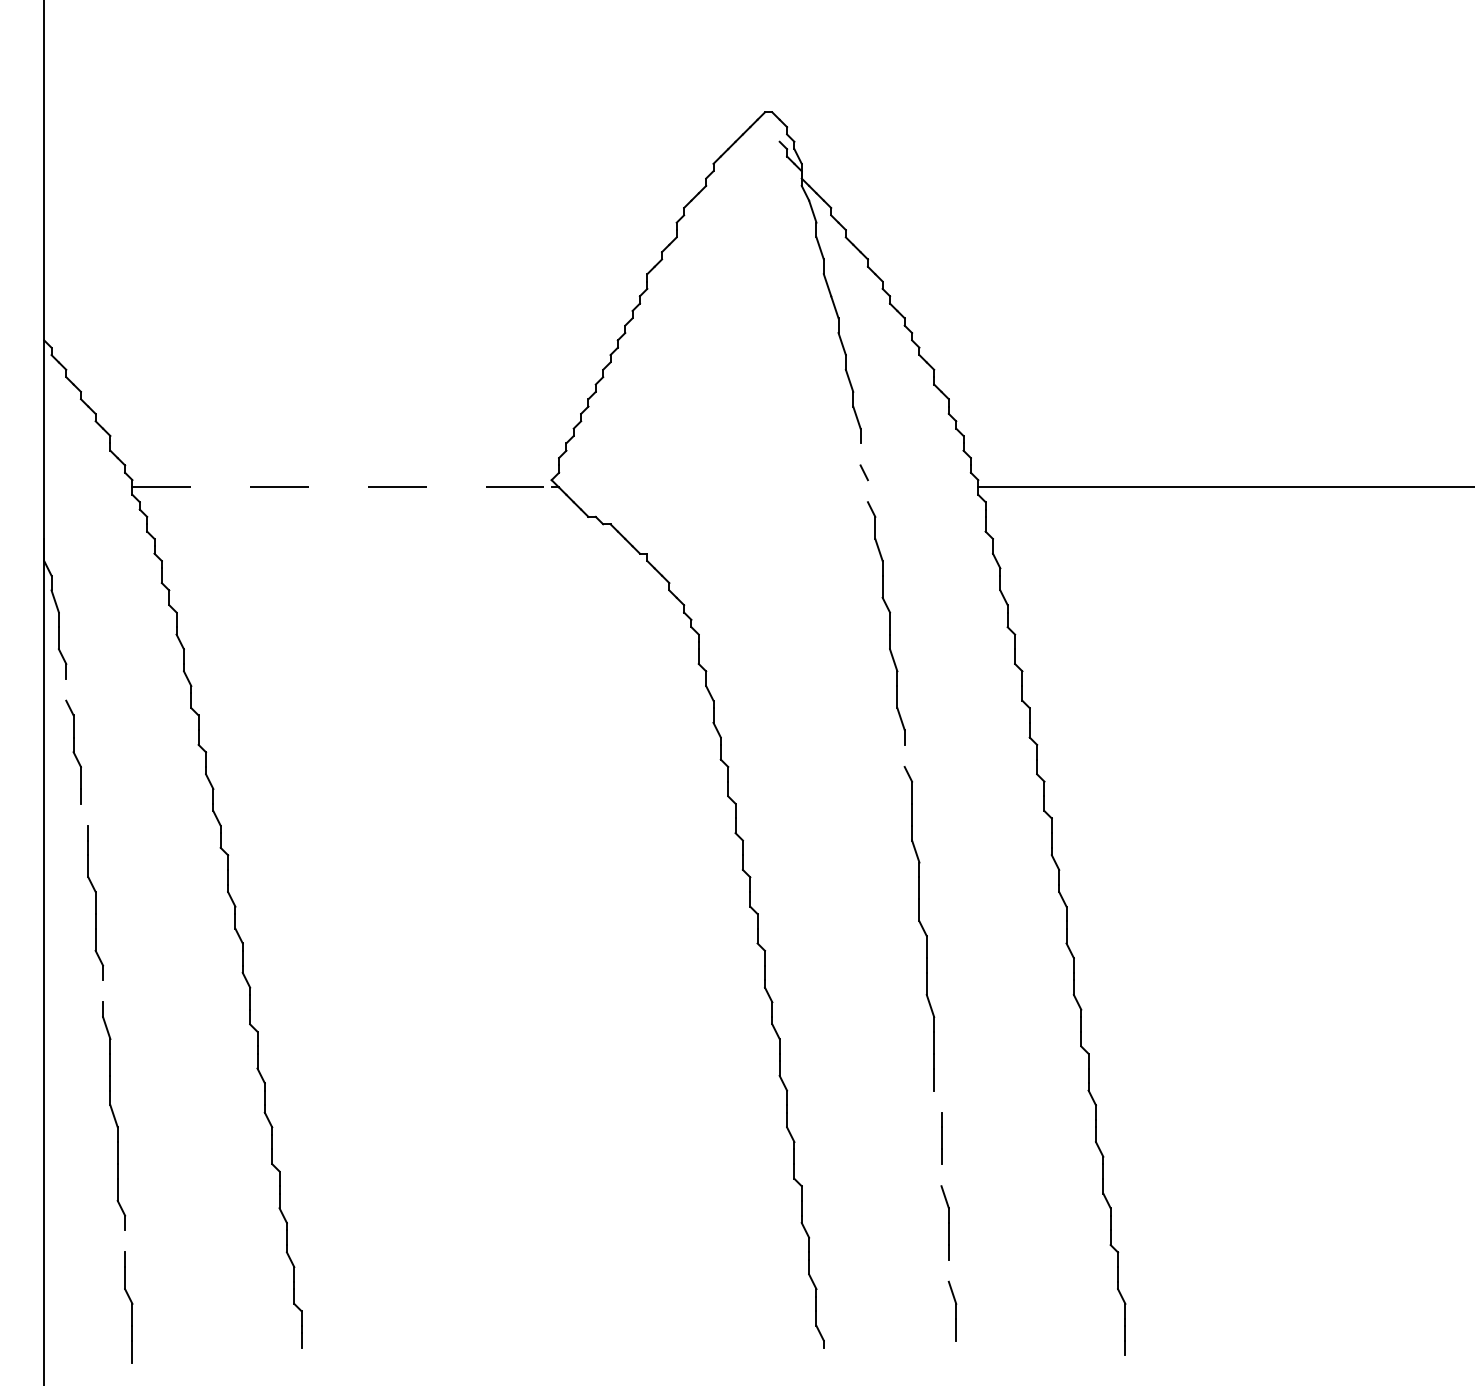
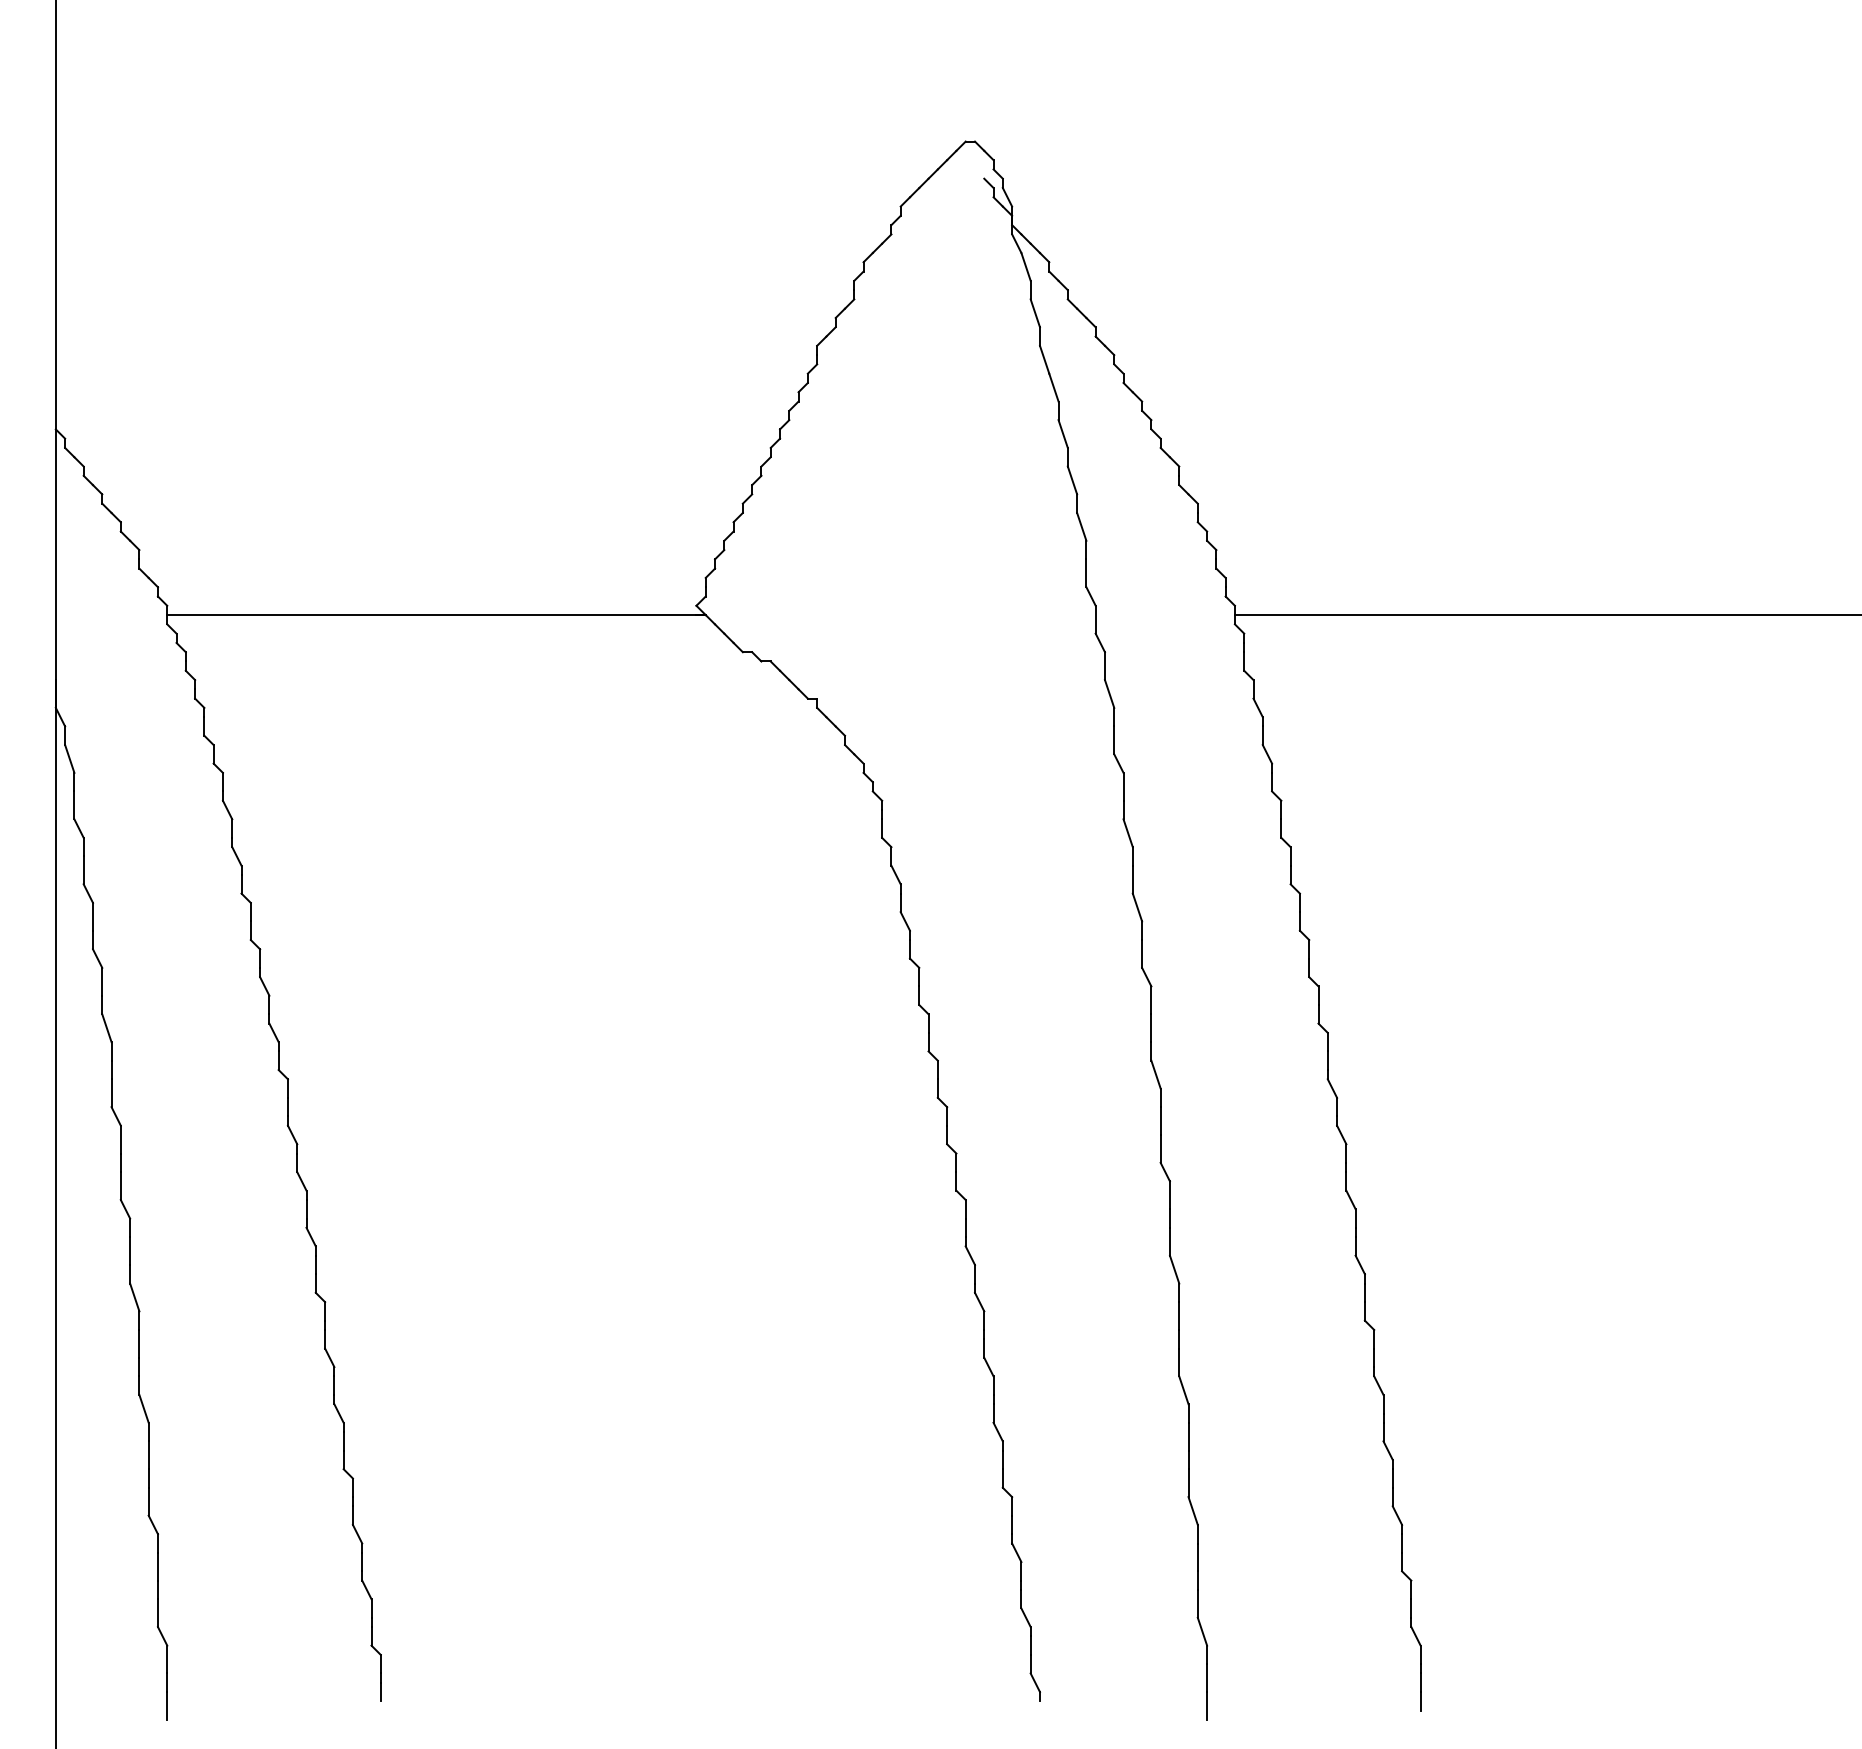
line: (860, 454) -> (1086, 573), added
line: (346, 487) -> (437, 615), dashed -> solid
line: (867, 490) -> (1095, 619), added
line: (66, 689) -> (83, 870), added
line: (905, 755) -> (1142, 953), added
line: (84, 814) -> (106, 1028), added
line: (103, 990) -> (130, 1250), added
line: (937, 1101) -> (1183, 1390), added
line: (941, 1175) -> (1188, 1483), added
line: (124, 1241) -> (157, 1566), added
line: (948, 1270) -> (1197, 1603), added
line: (956, 1351) -> (1207, 1705), added

